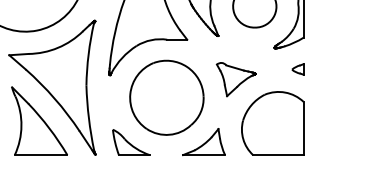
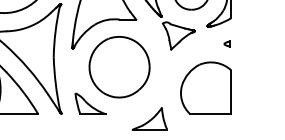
part: (297, 69) -> (226, 44), size x0.6
part: (235, 79) -> (178, 35), moved
part: (203, 142) -> (149, 119), moved

